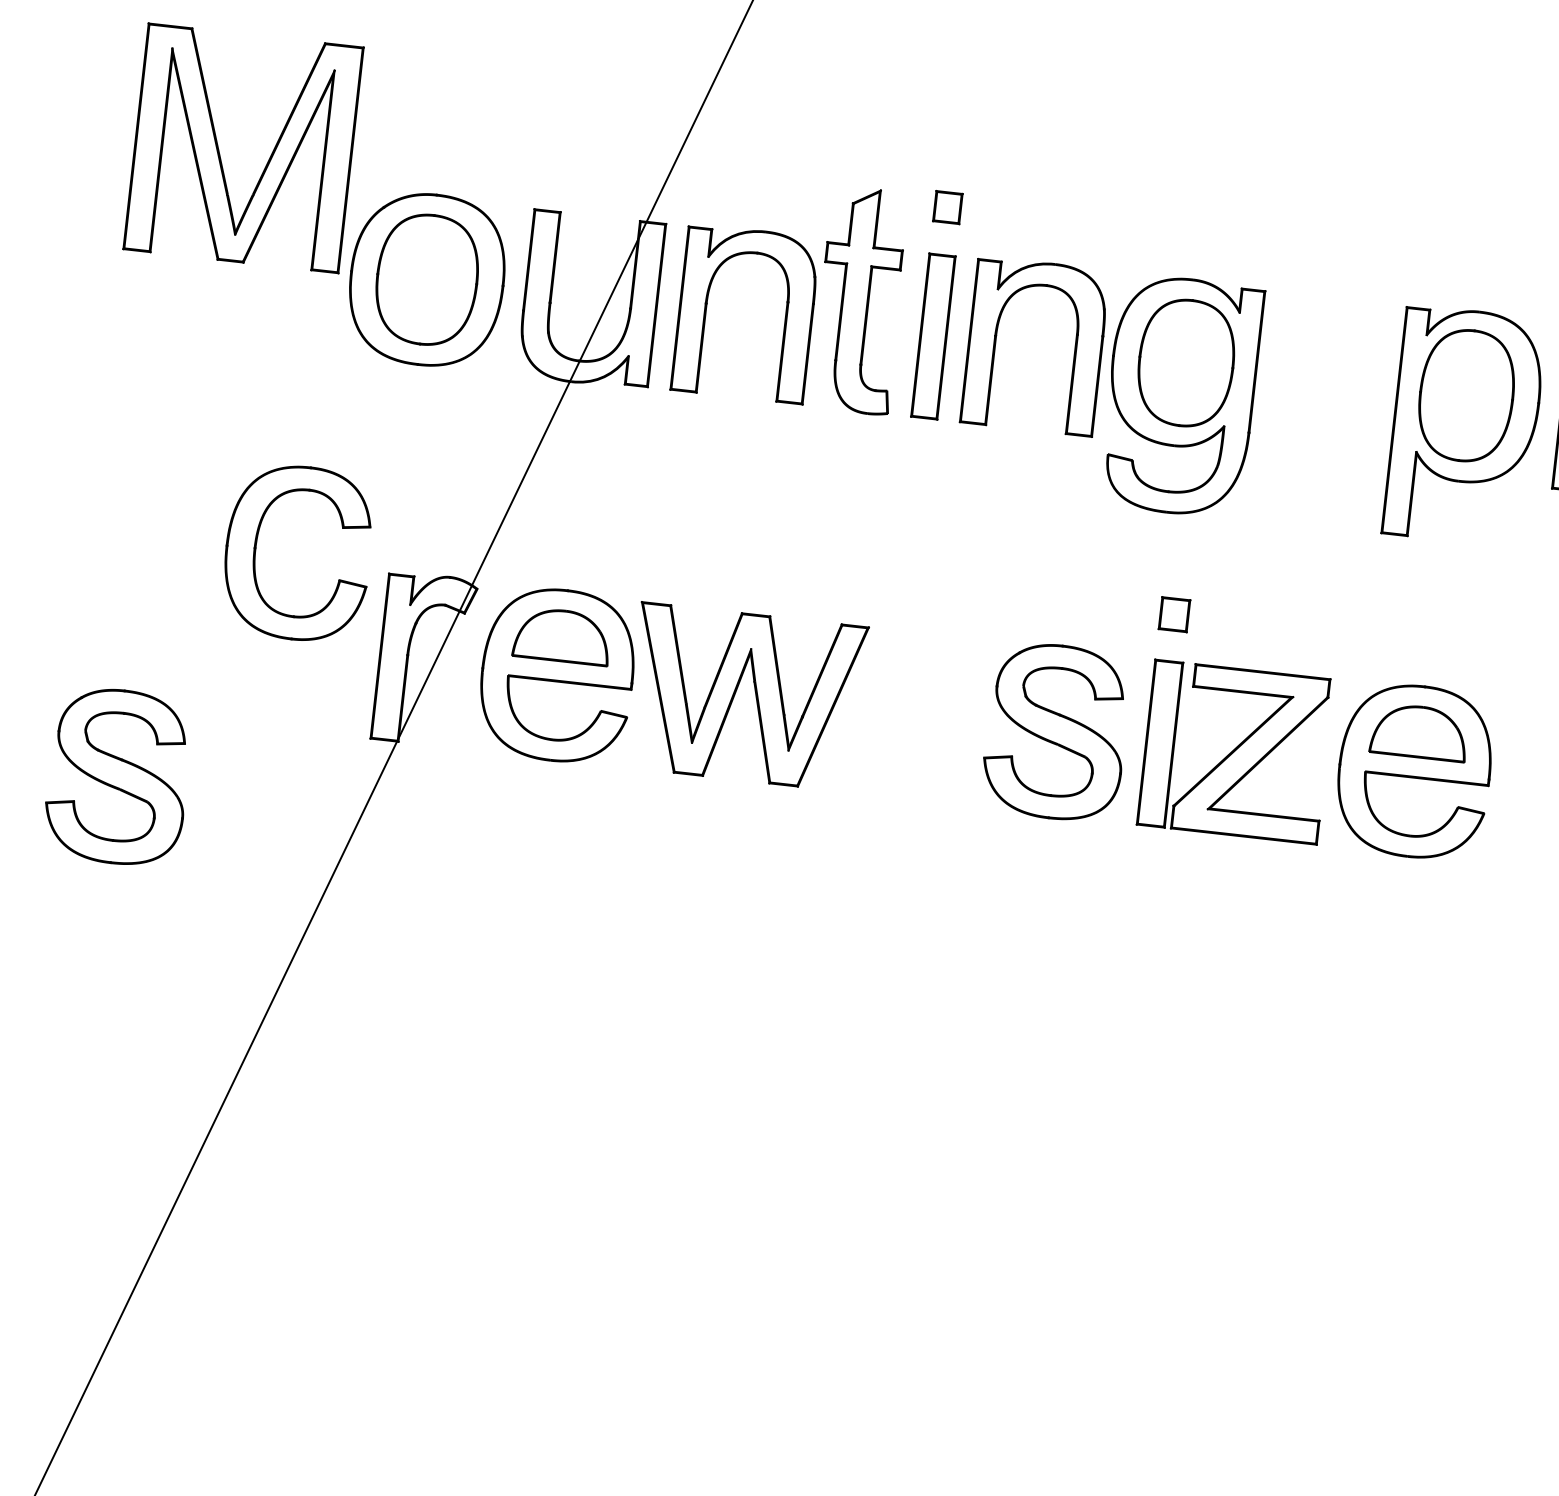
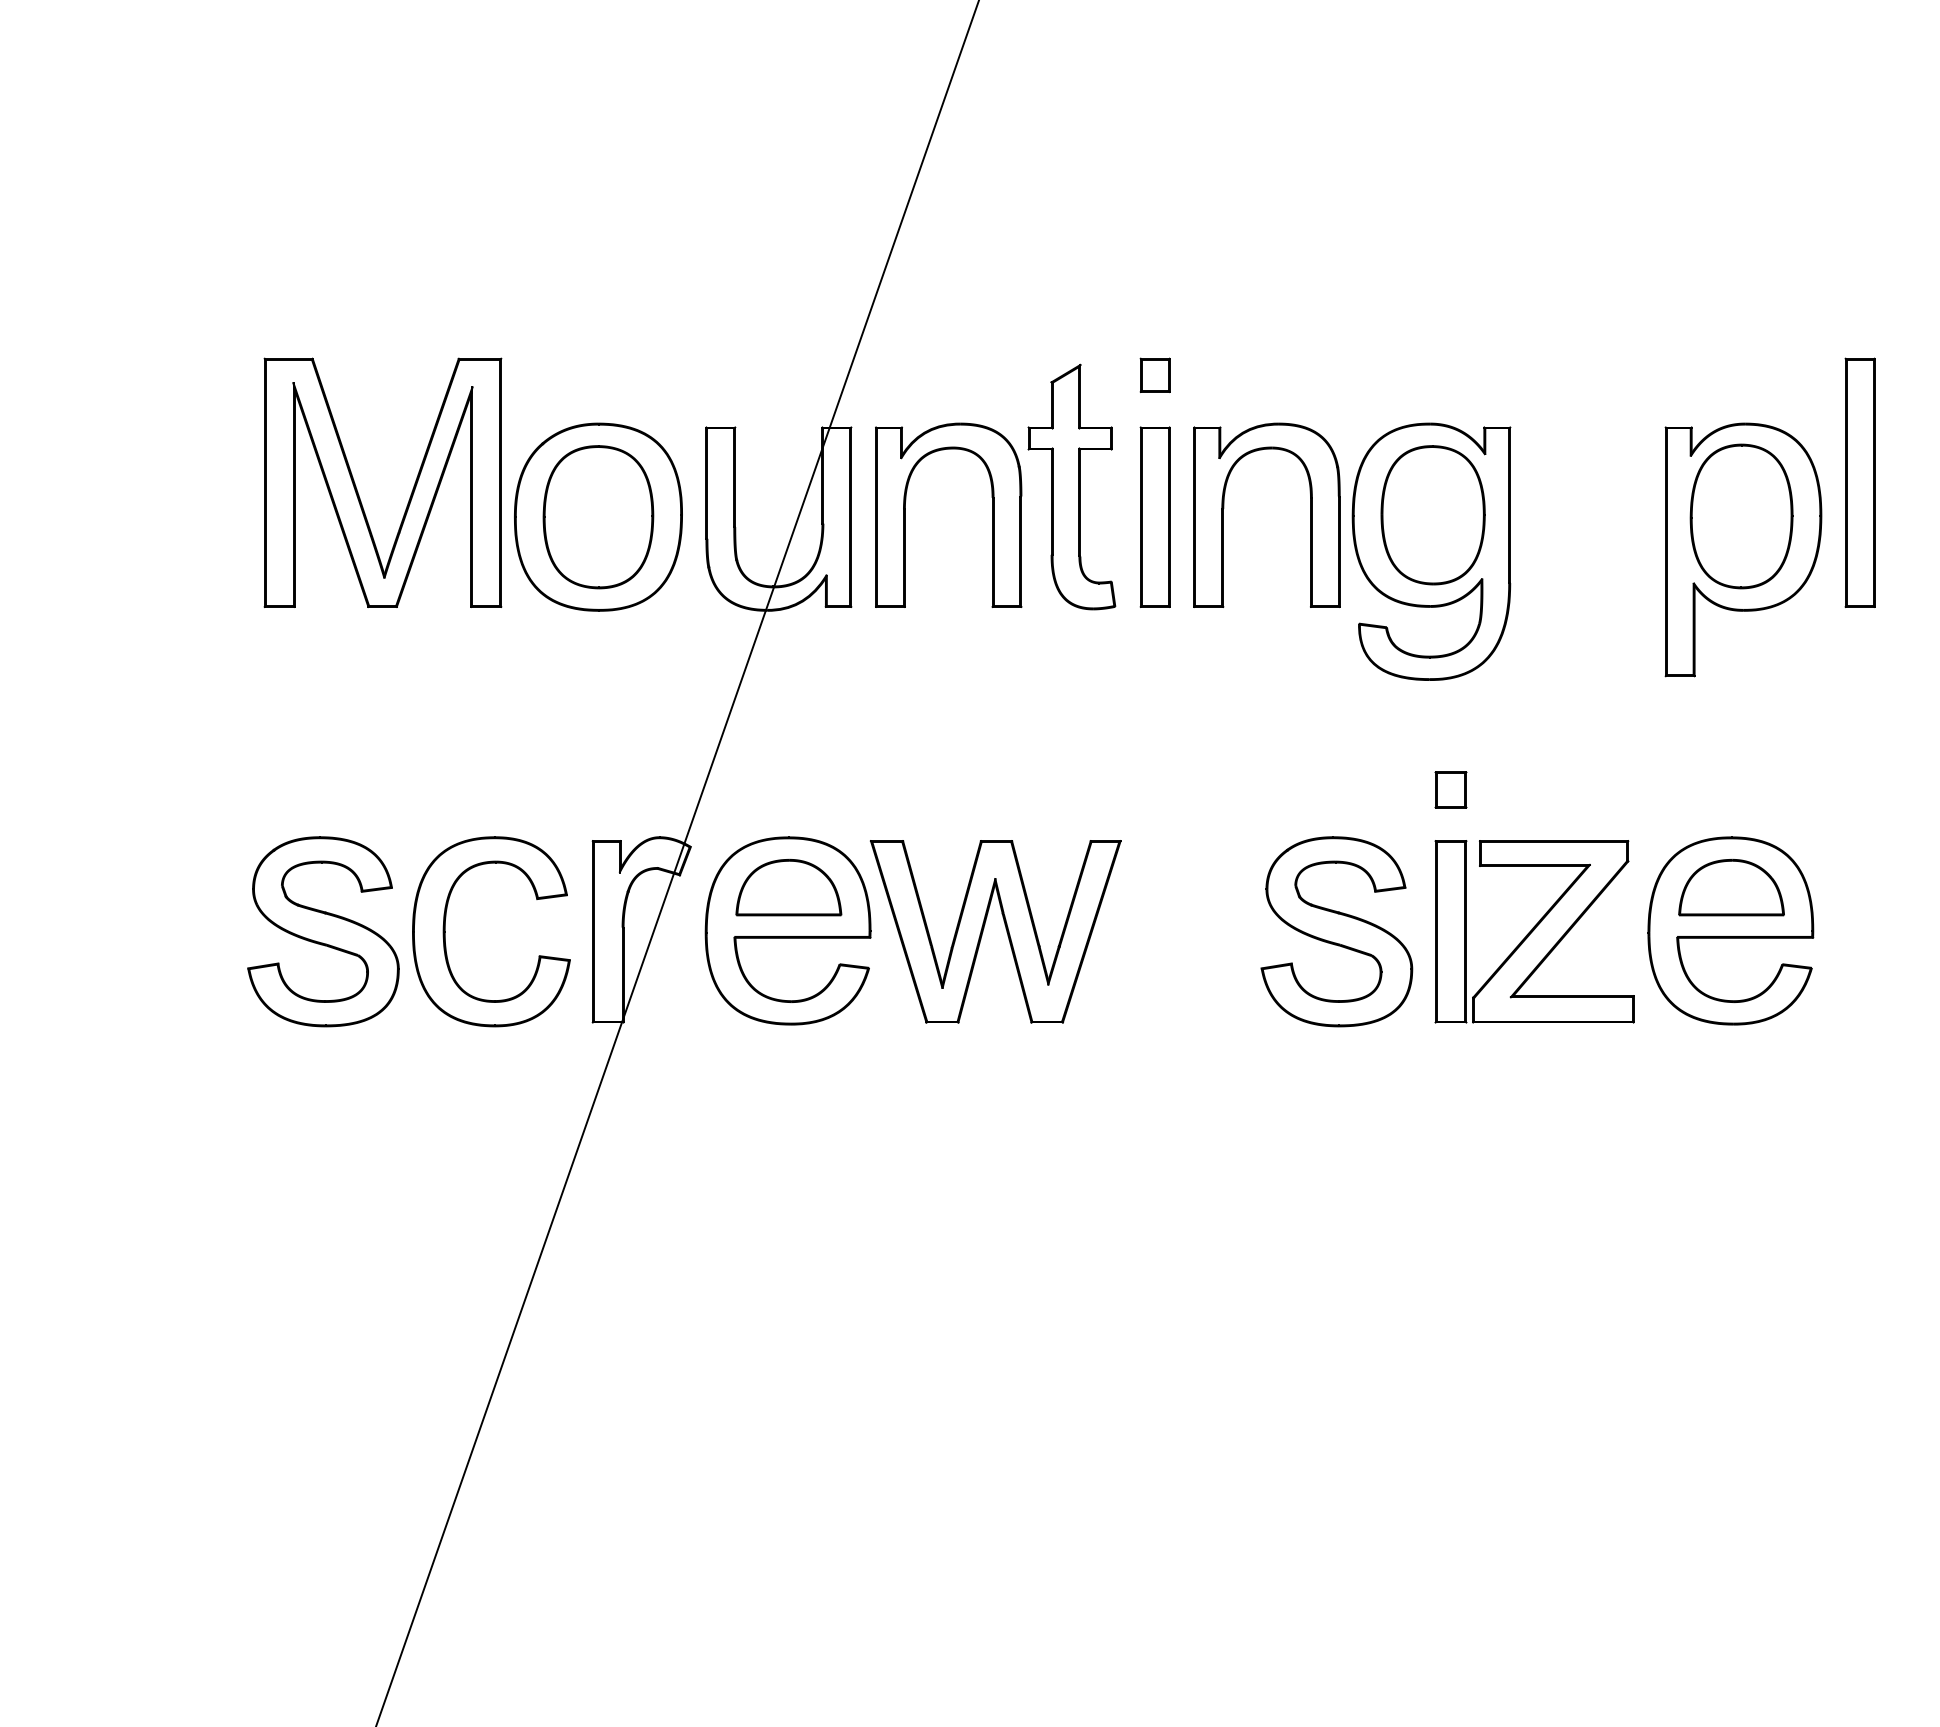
part: (219, 151) -> (357, 489), moved
part: (256, 548) -> (445, 931), moved
part: (118, 776) -> (323, 931), moved

